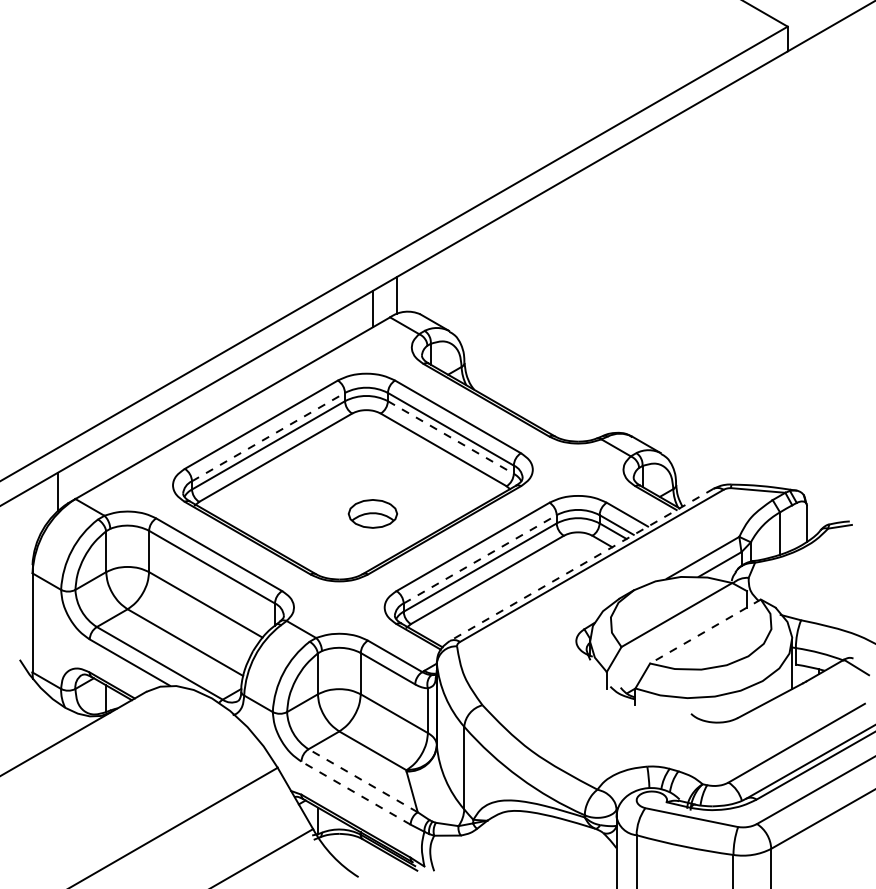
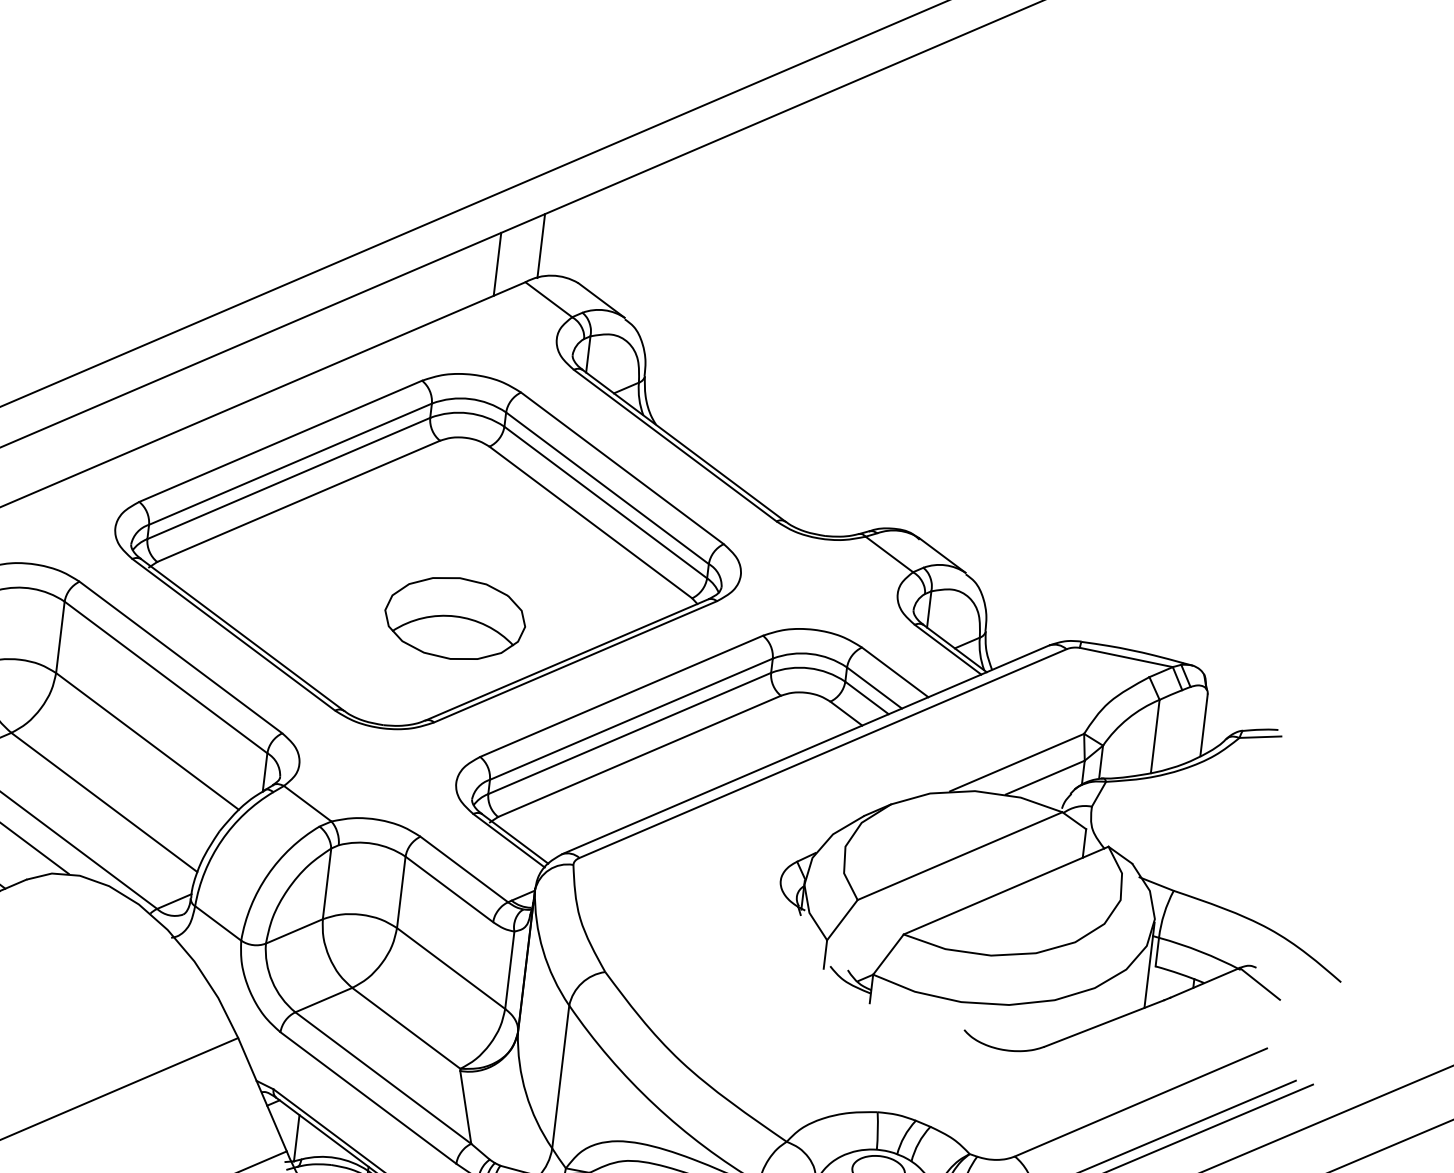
line: (268, 436) -> (290, 463), dashed -> solid
line: (450, 437) -> (605, 502), dashed -> solid
part: (372, 513) -> (454, 617), size x1.67
line: (480, 559) -> (631, 719), dashed -> solid
line: (581, 565) -> (805, 750), dashed -> solid
line: (705, 631) -> (1006, 890), dashed -> solid
line: (362, 780) -> (382, 1077), dashed -> solid
line: (355, 792) -> (367, 1096), dashed -> solid

